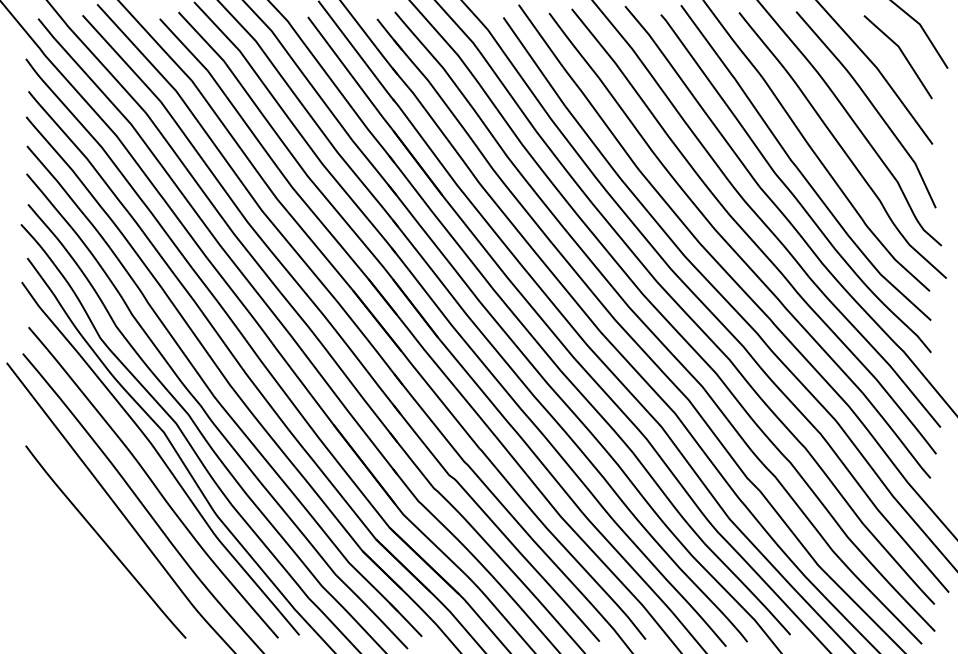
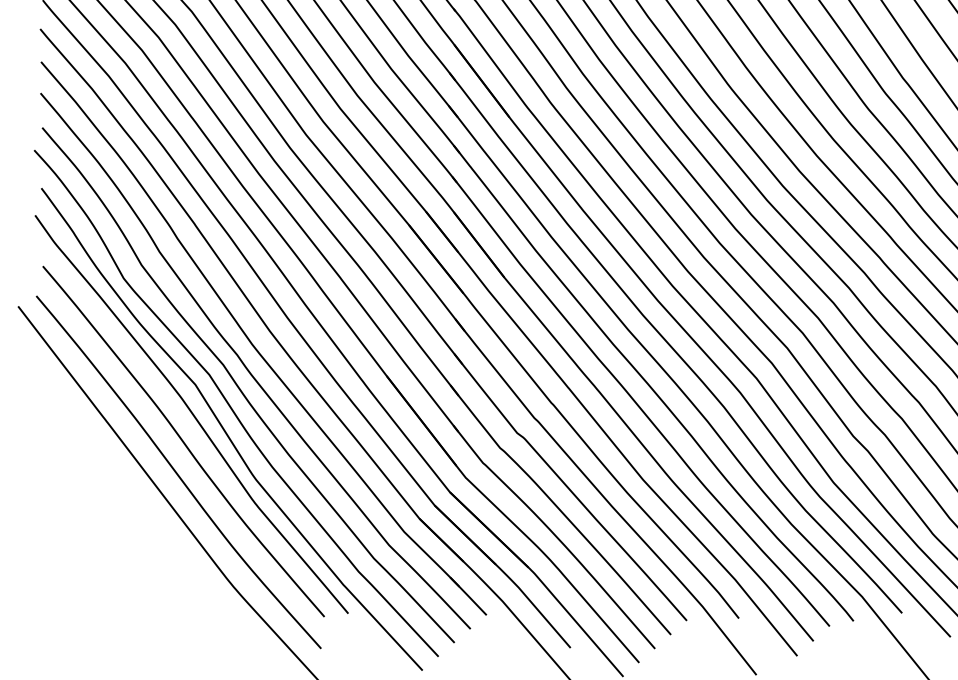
curve: (105, 541) -> (129, 507), removed

